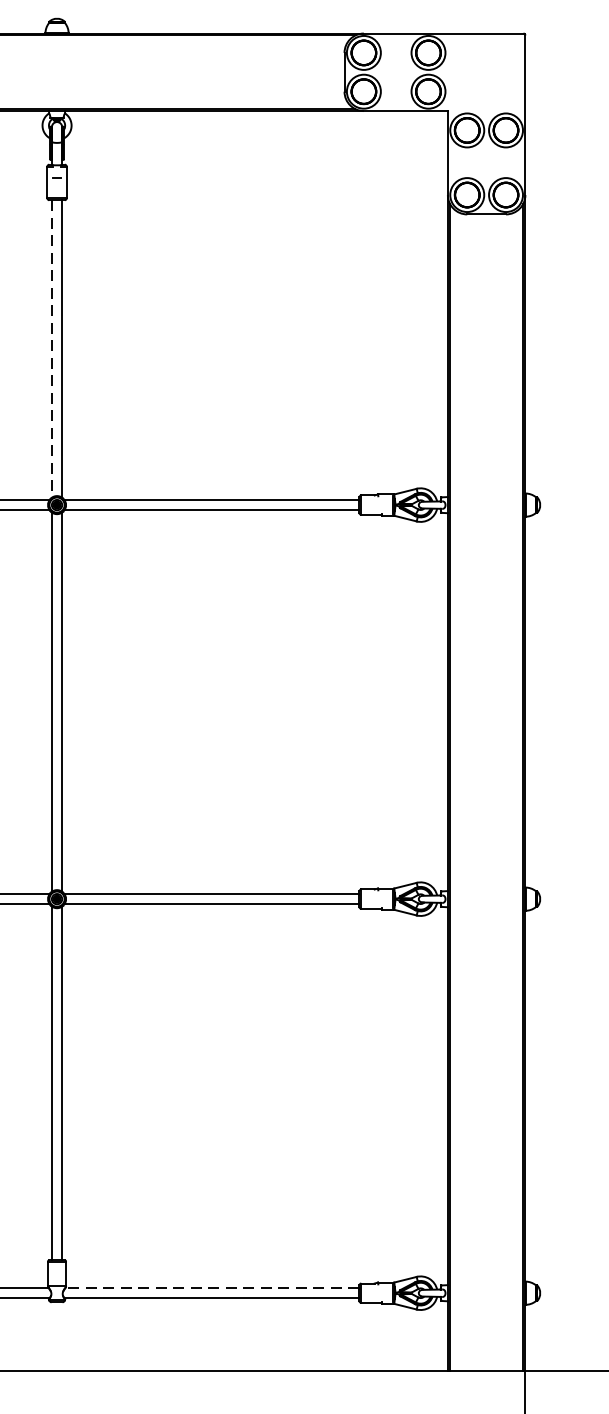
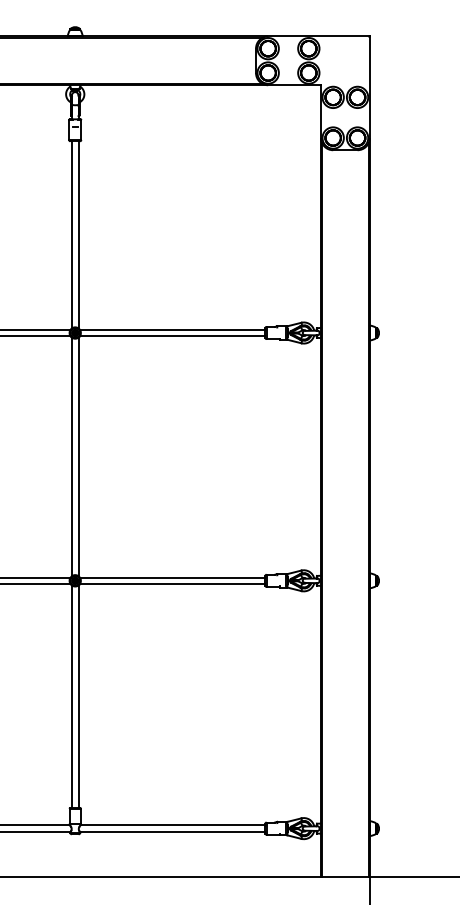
line: (52, 348) -> (72, 234), dashed -> solid
line: (211, 1288) -> (172, 825), dashed -> solid

